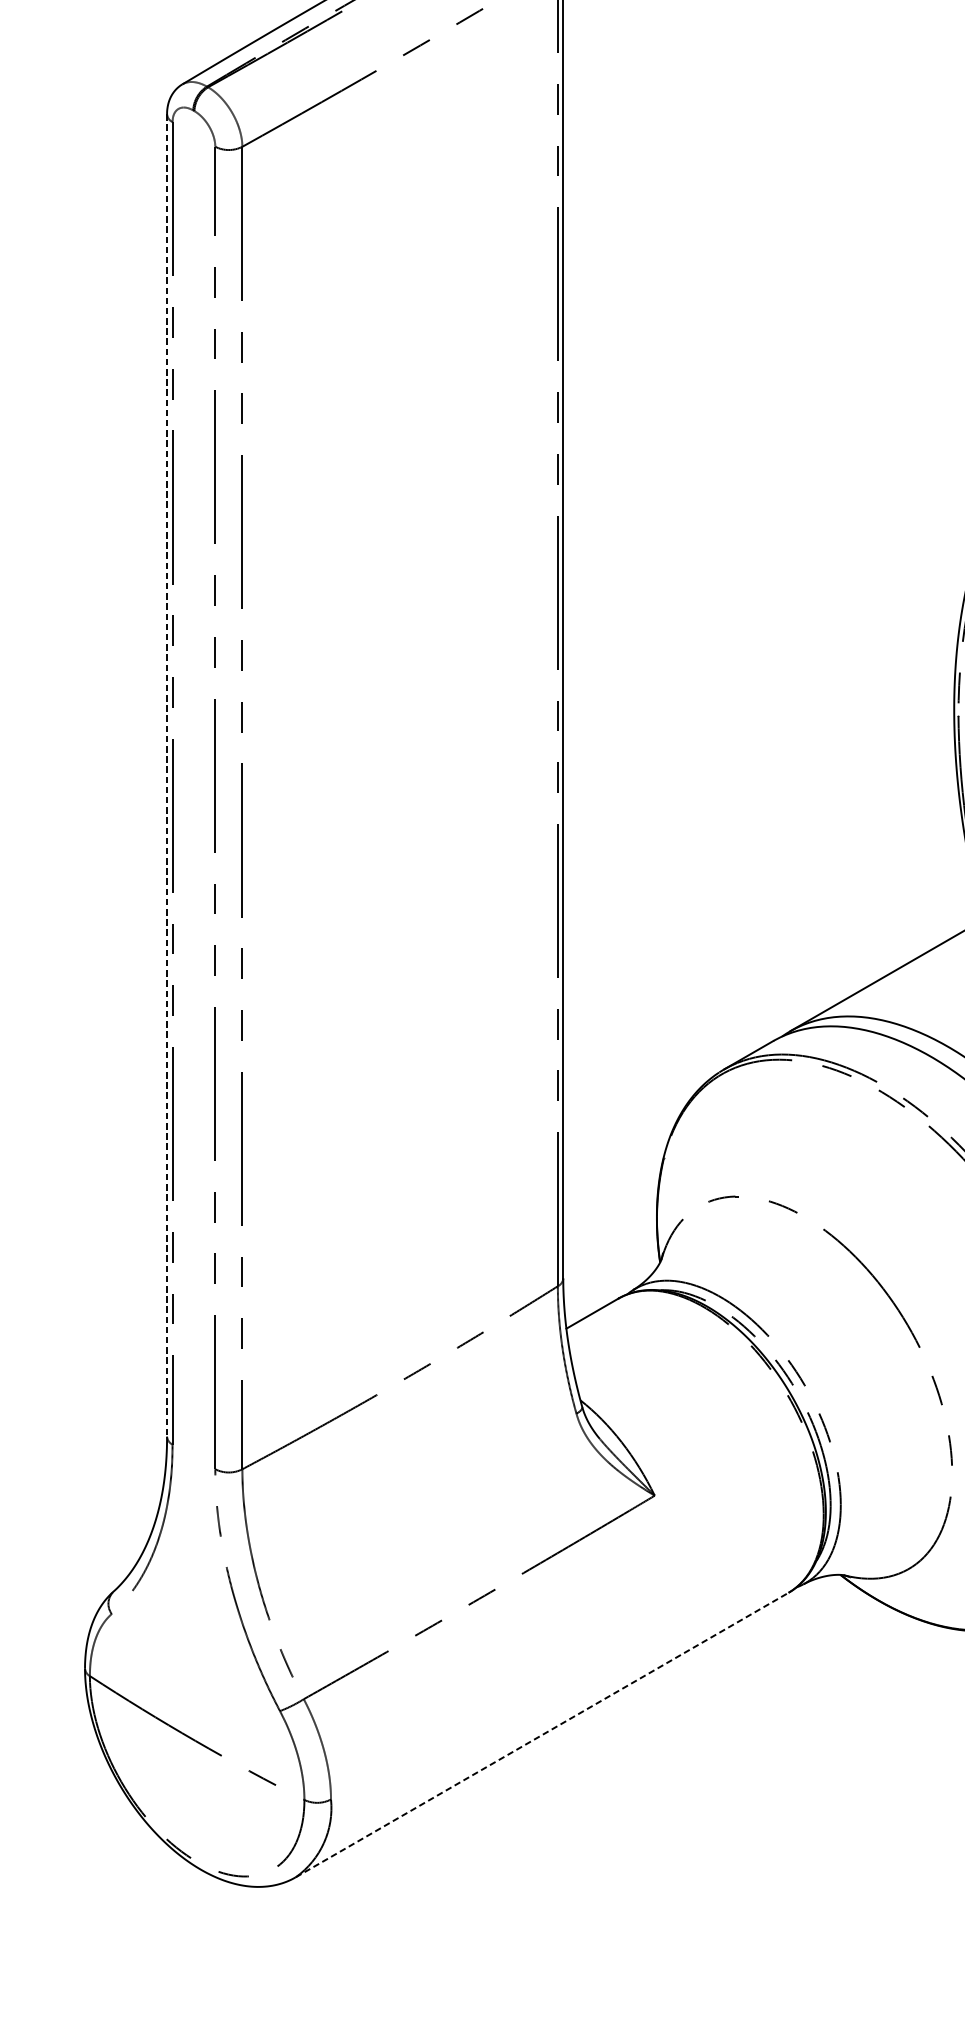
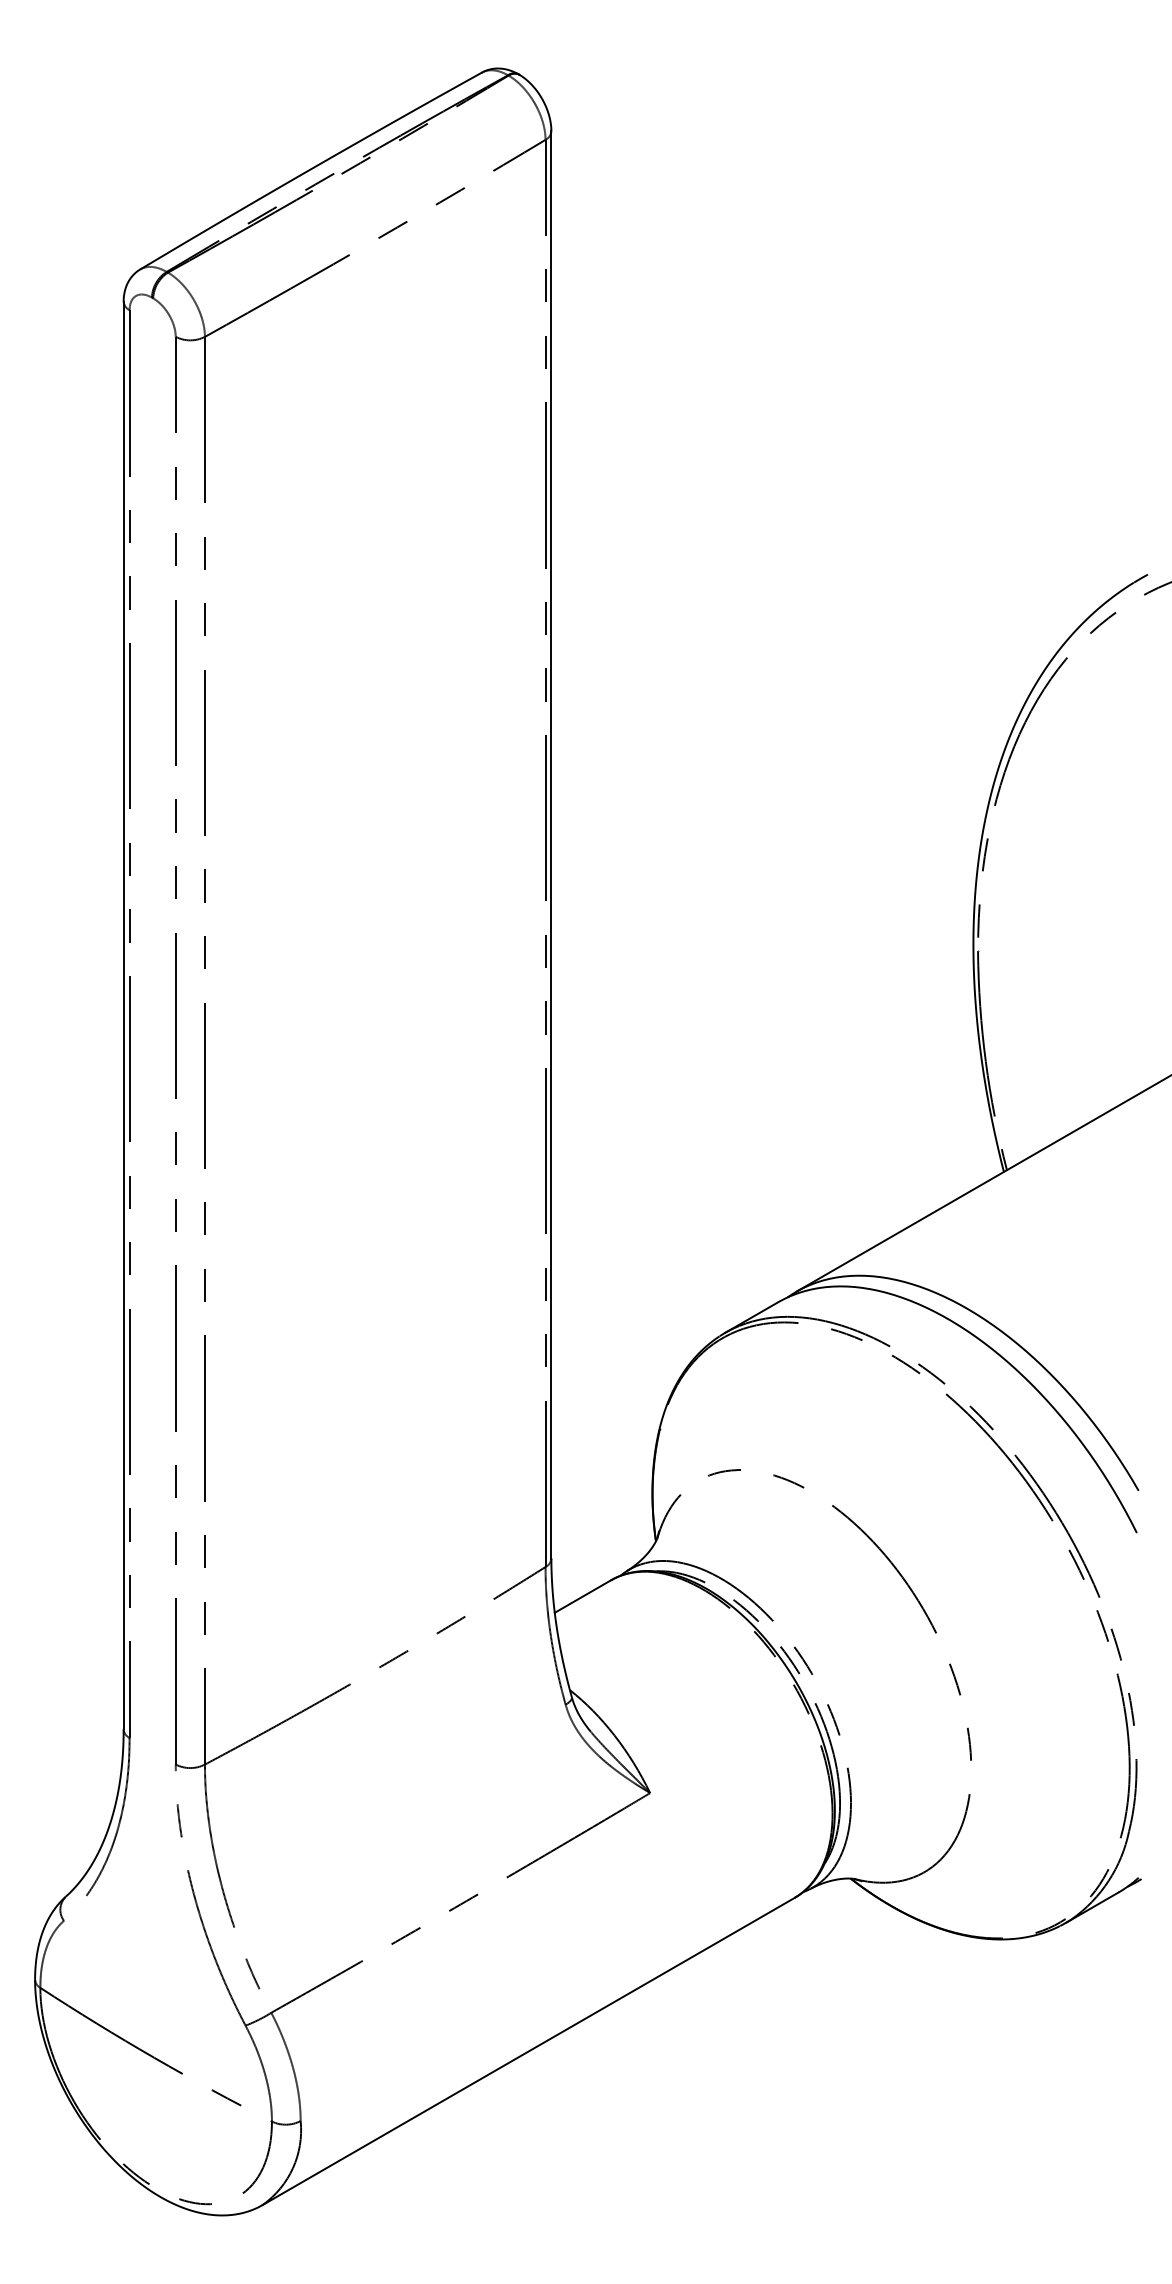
line: (166, 775) -> (123, 1015), dashed -> solid
line: (542, 1735) -> (529, 2051), dashed -> solid

